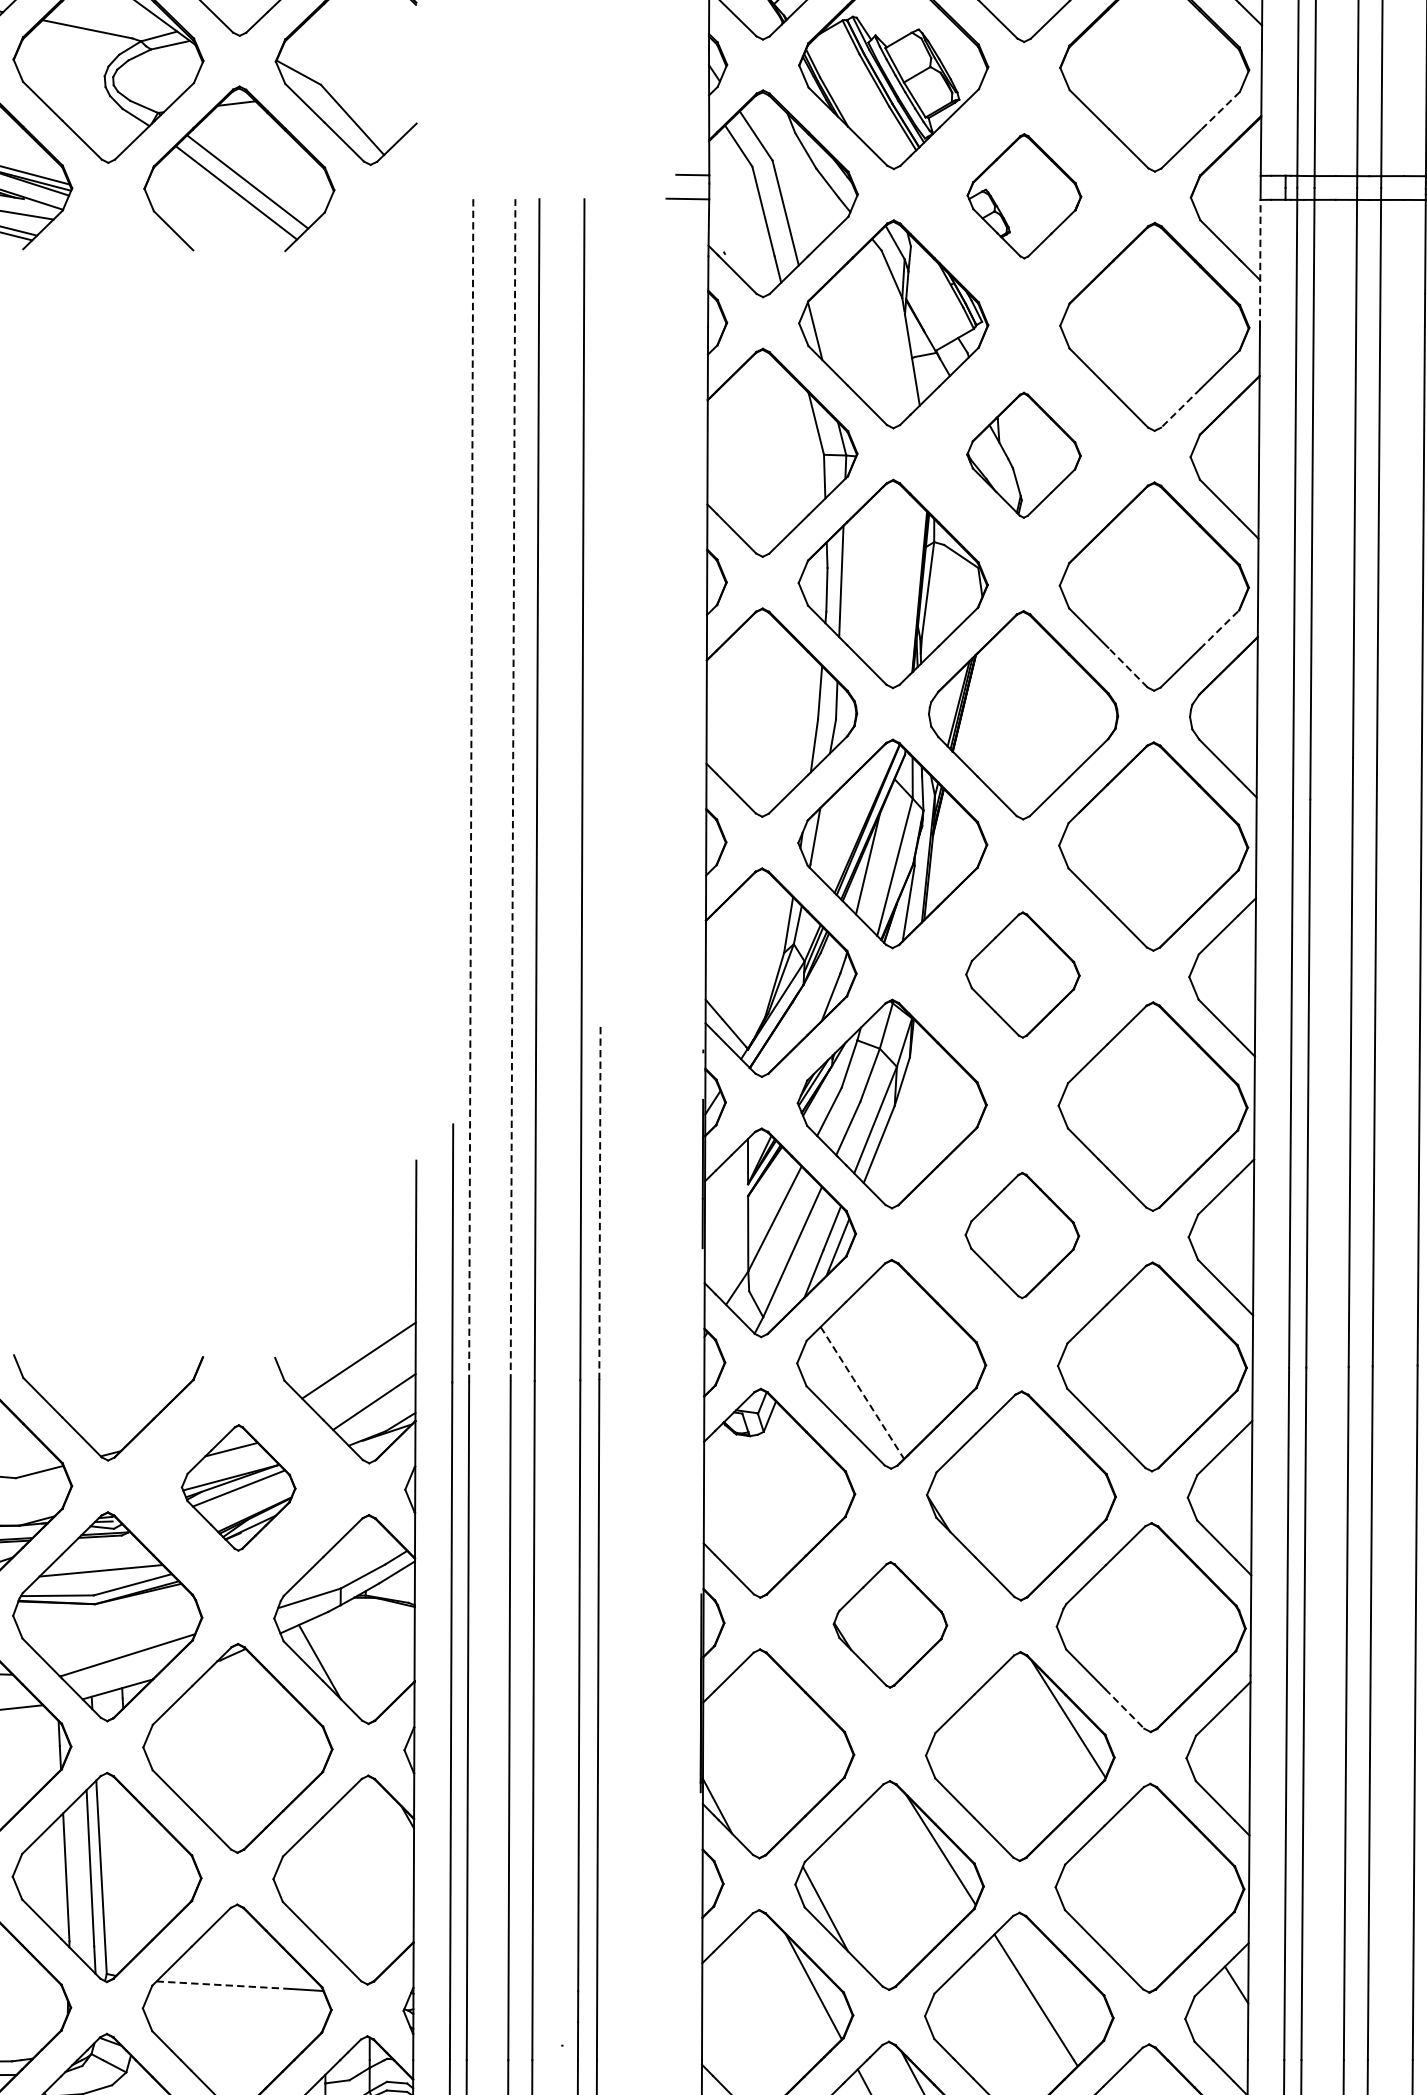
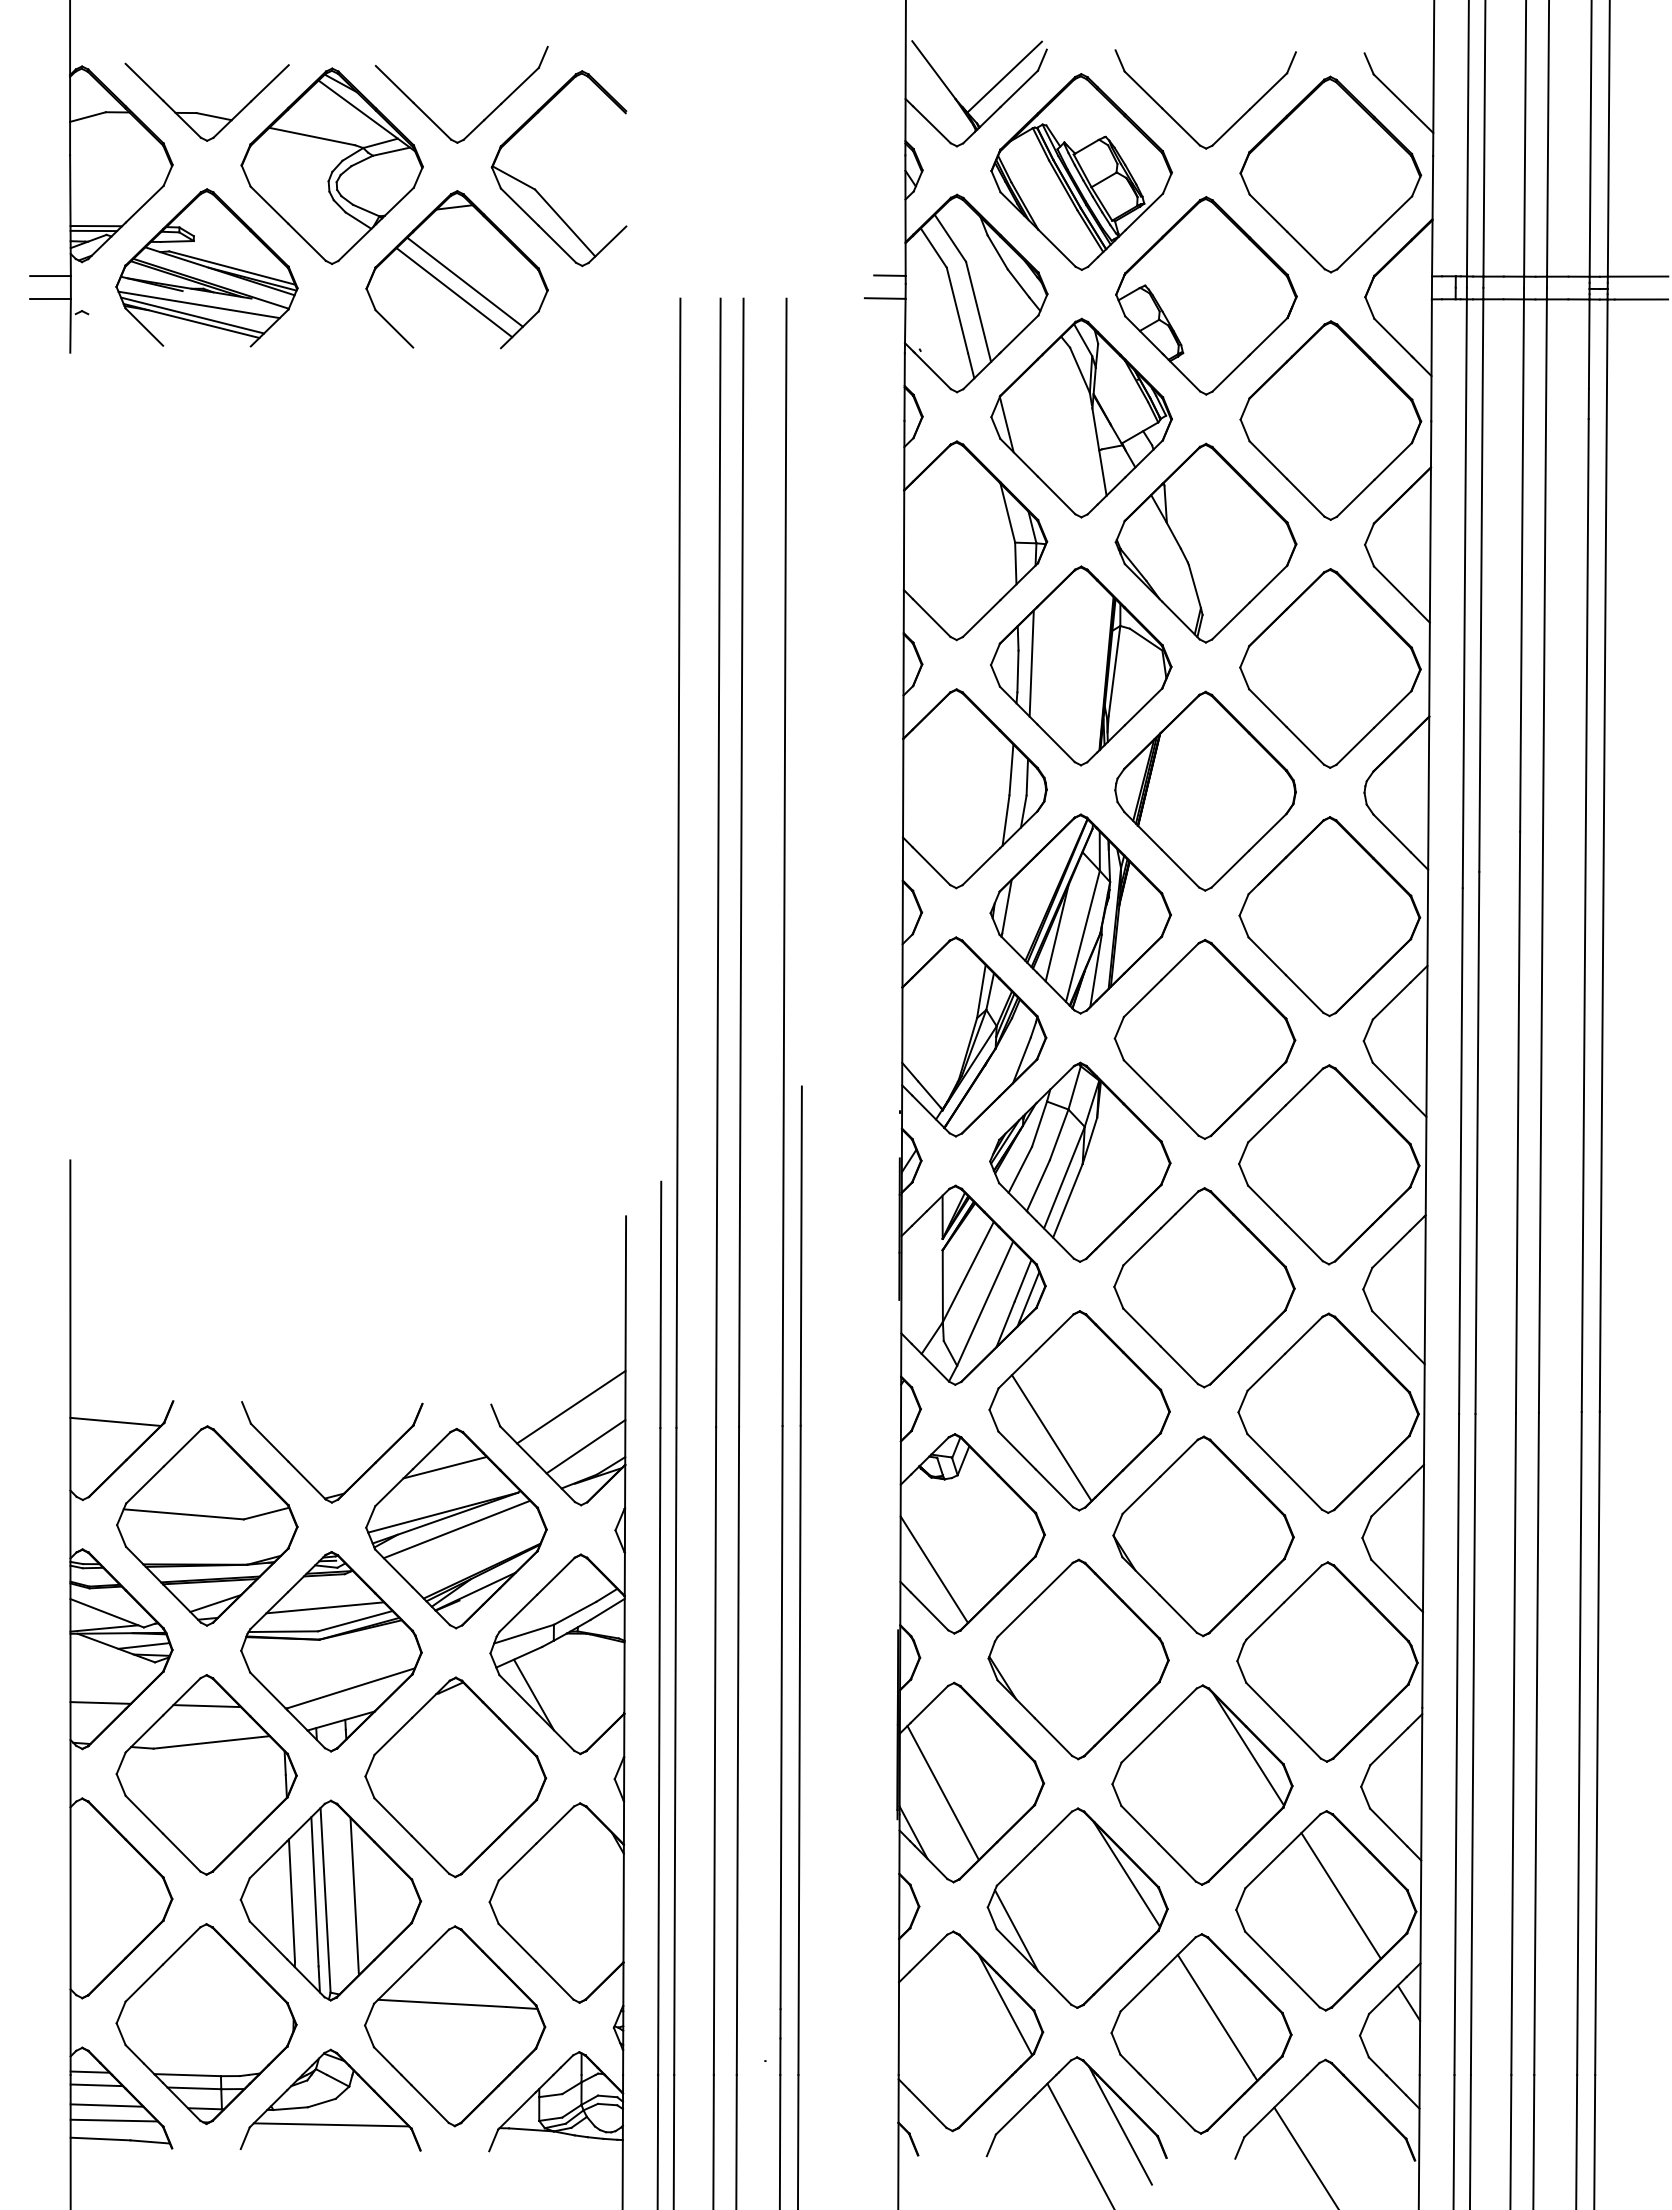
line: (1220, 111) -> (1393, 214), dashed -> solid
part: (1024, 195) -> (1206, 295), size x1.67
line: (1260, 263) -> (1431, 360), dashed -> solid
line: (1180, 408) -> (1355, 498), dashed -> solid
part: (1023, 454) -> (1205, 542), size x1.67
line: (1220, 629) -> (1393, 709), dashed -> solid
line: (1128, 667) -> (1305, 745), dashed -> solid
line: (513, 789) -> (718, 862), dashed -> solid
line: (471, 790) -> (678, 863), dashed -> solid
part: (1022, 974) -> (1204, 1038), size x1.67
line: (600, 1202) -> (801, 1256), dashed -> solid
part: (1022, 1235) -> (1204, 1287), size x1.67
line: (862, 1393) -> (1051, 1438), dashed -> solid
part: (238, 1487) -> (456, 1528), size x1.67
line: (738, 1530) -> (933, 1569), added
part: (890, 1624) -> (1078, 1659), size x1.67
line: (1125, 1708) -> (1302, 1739), dashed -> solid
line: (747, 1765) -> (942, 1793), added
line: (1164, 1872) -> (1340, 1895), added
line: (131, 1873) -> (354, 1896), added
line: (224, 1985) -> (442, 2003), dashed -> solid

